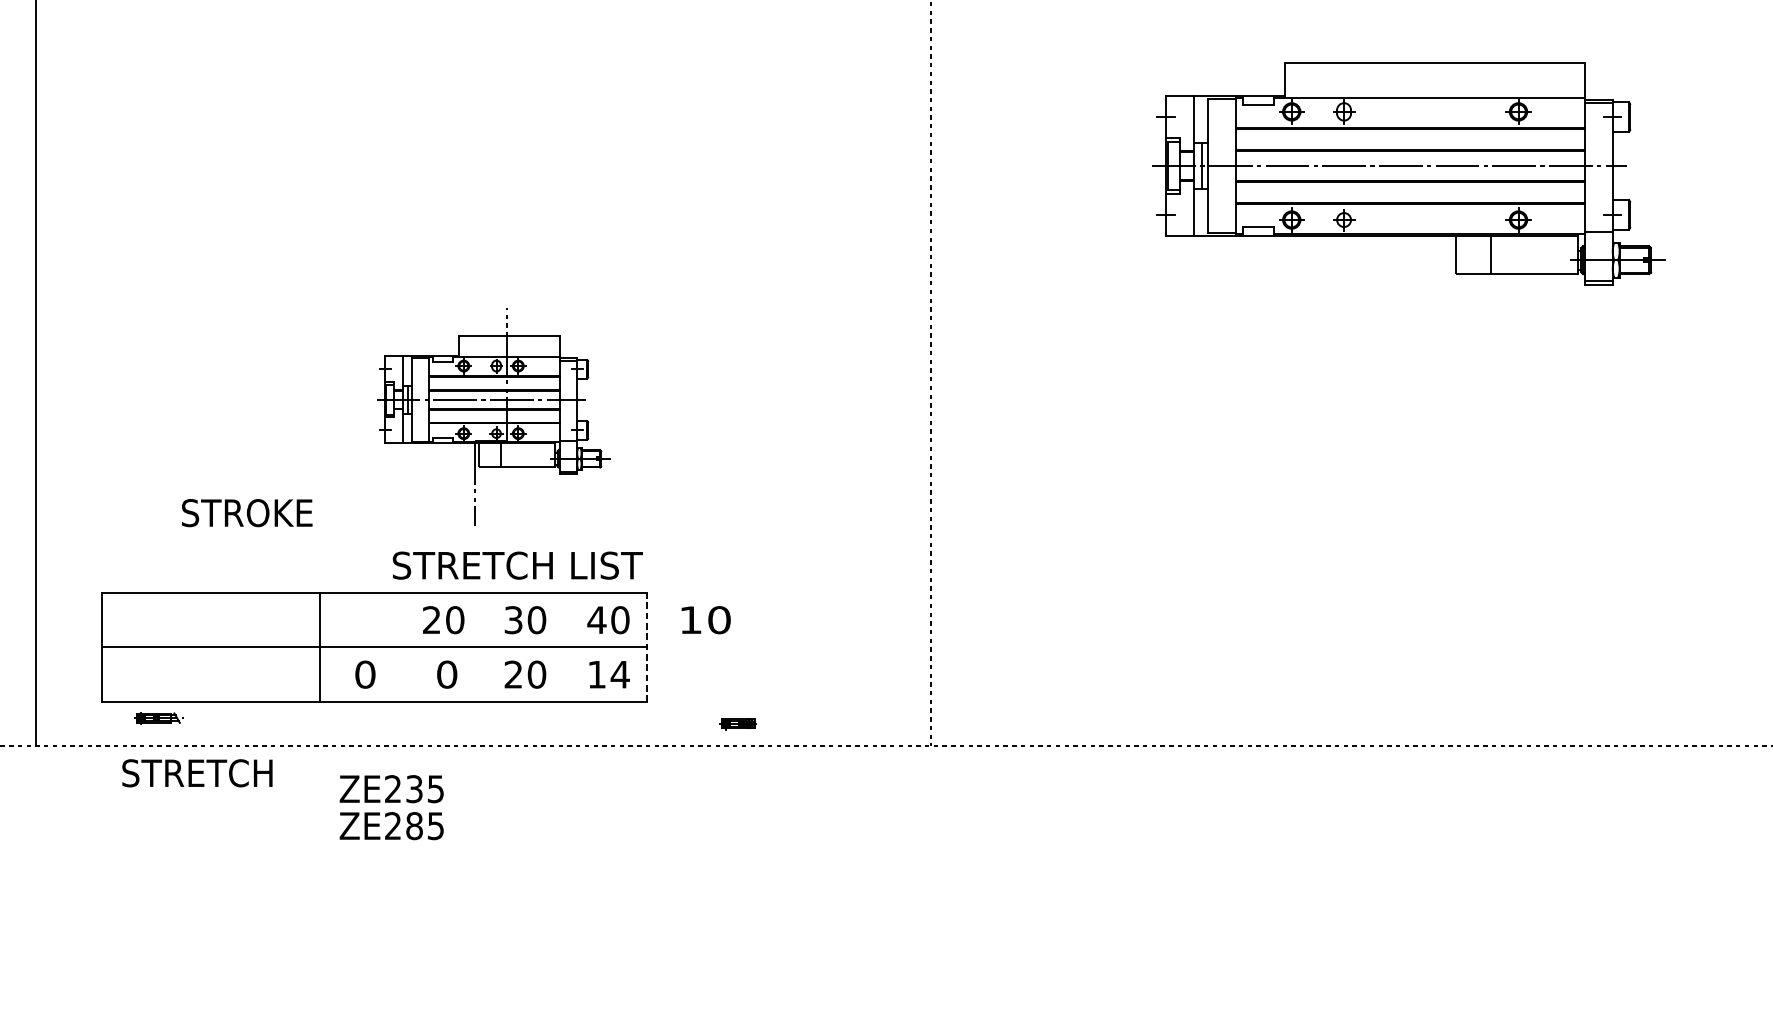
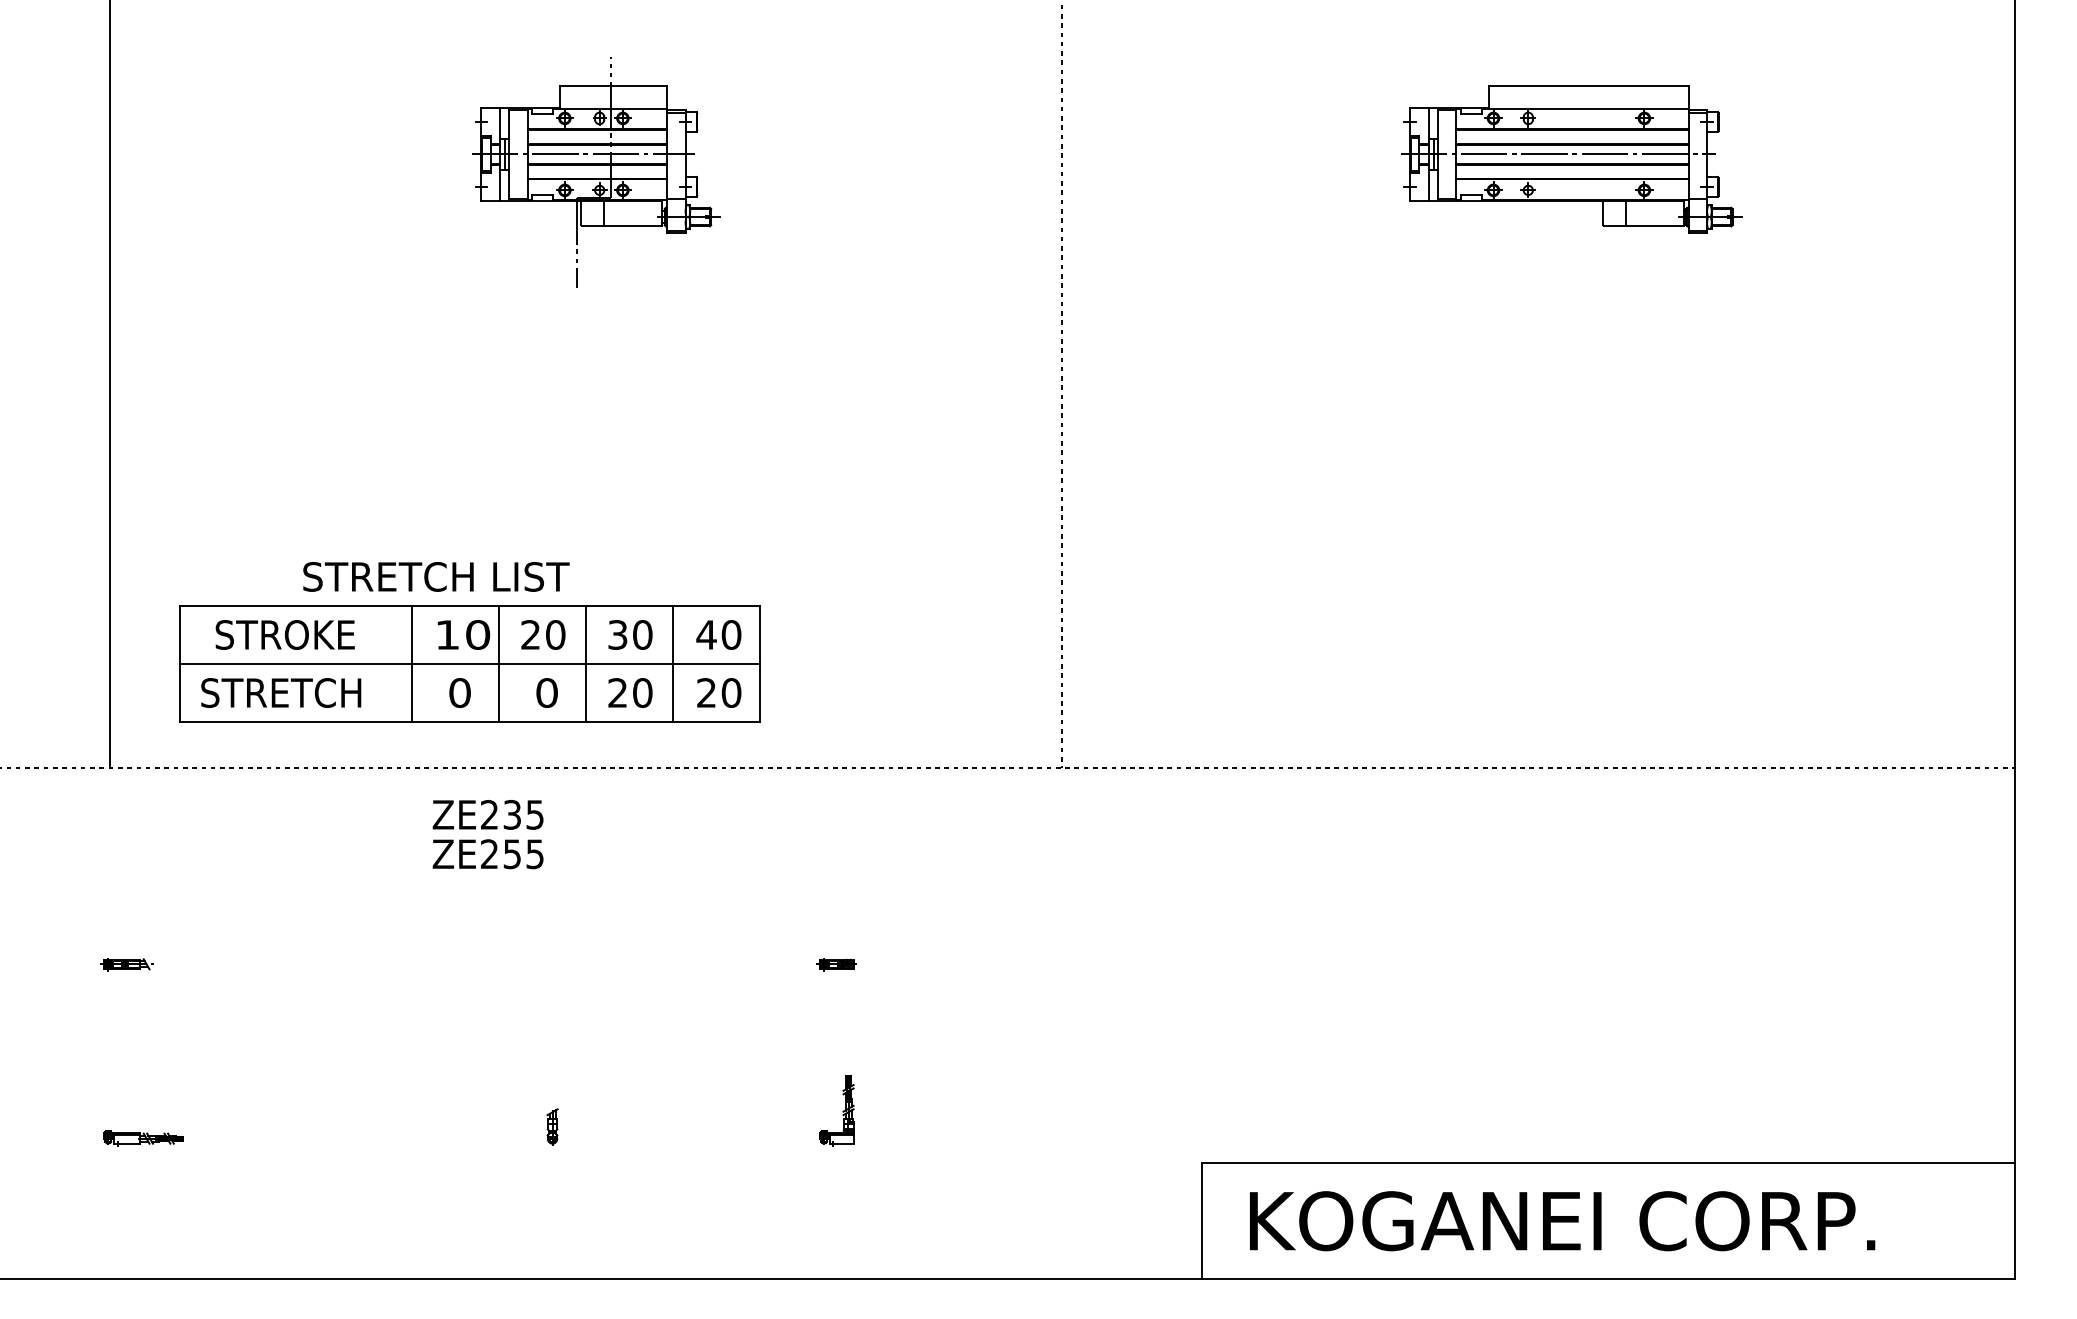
part: (1409, 173) -> (1571, 159), size x0.62
part: (493, 416) -> (596, 172), moved
text: (246, 512) -> (284, 634), moved
text: (517, 565) -> (436, 576), moved
text: (705, 619) -> (463, 634), moved
line: (401, 646) -> (498, 663), added
line: (483, 646) -> (585, 663), added
line: (564, 646) -> (672, 663), added
line: (646, 646) -> (759, 663), dashed -> solid
text: (609, 674) -> (719, 692), 14 -> 20
part: (158, 718) -> (126, 964), moved
part: (737, 723) -> (836, 964), moved
text: (197, 772) -> (281, 692), moved
text: (414, 826) -> (512, 854), ZE285 -> ZE255

